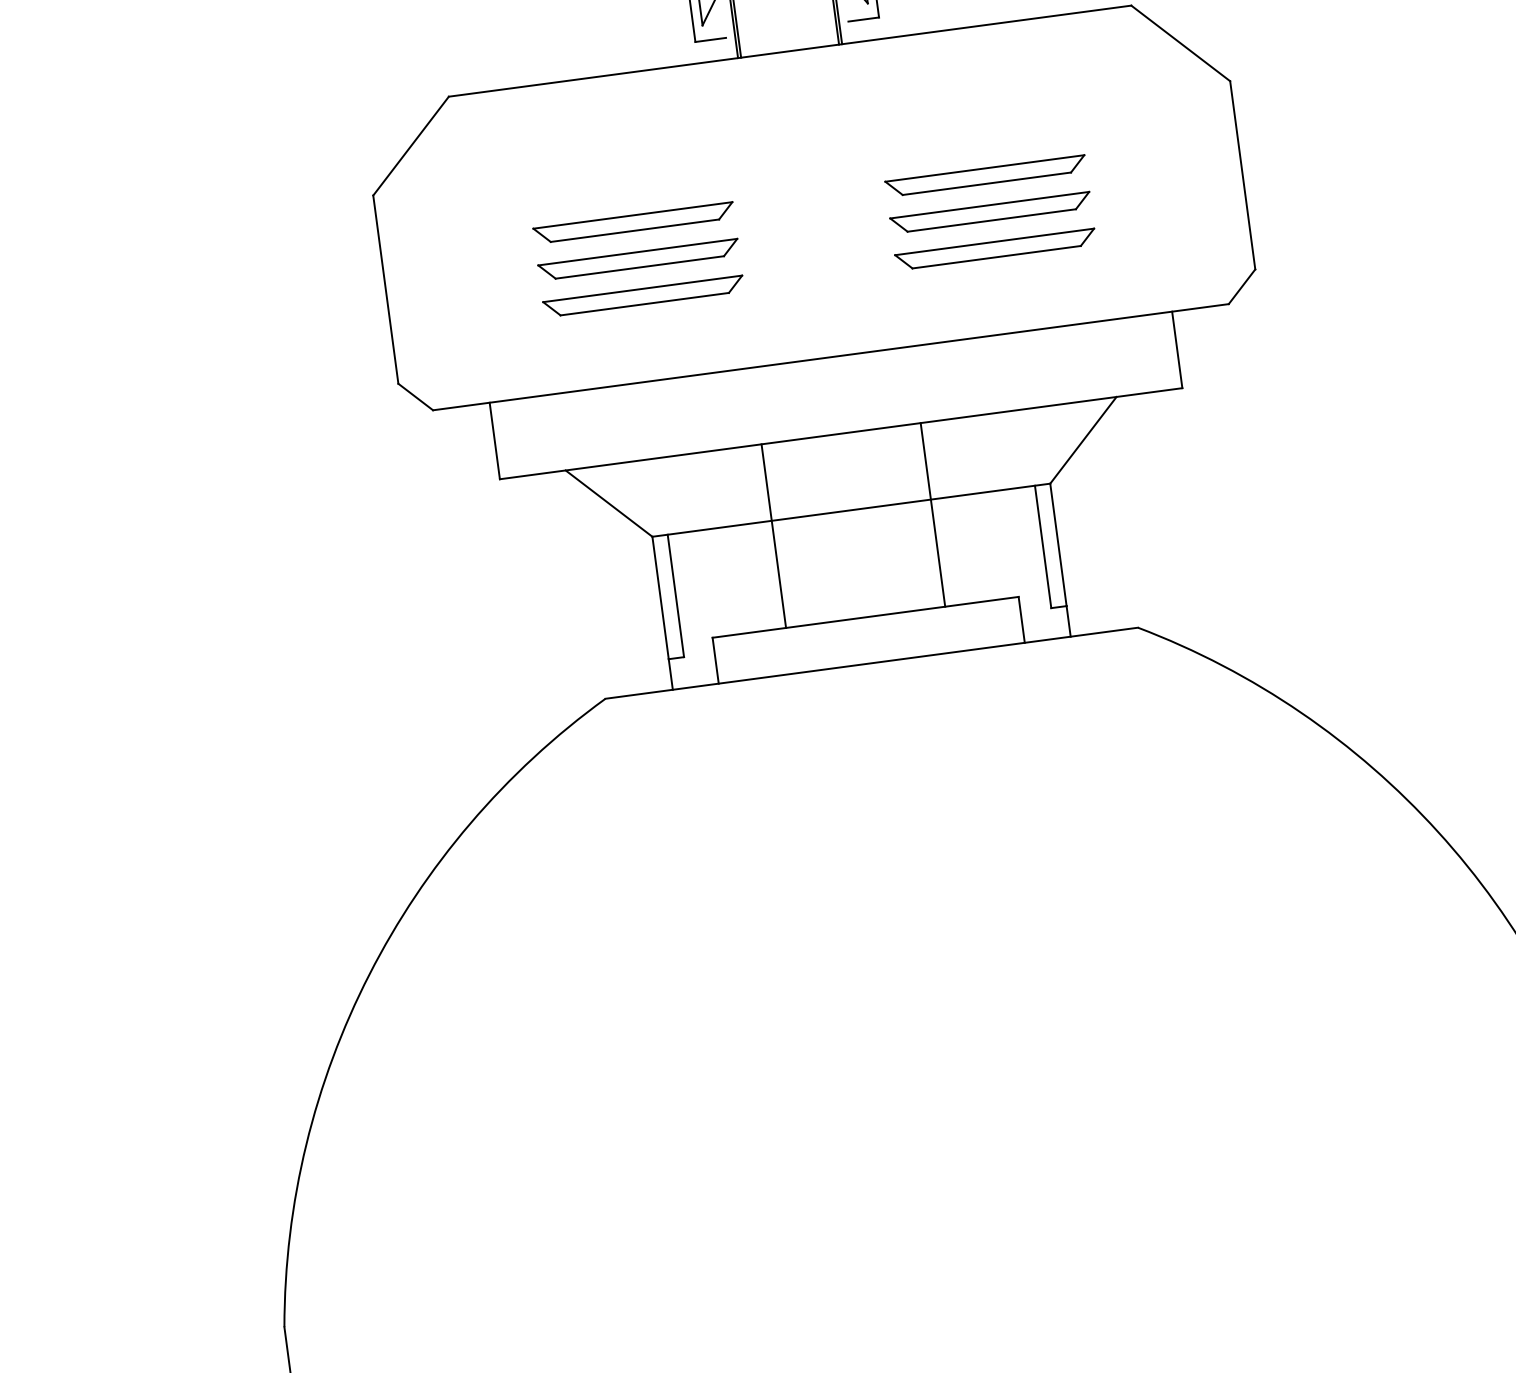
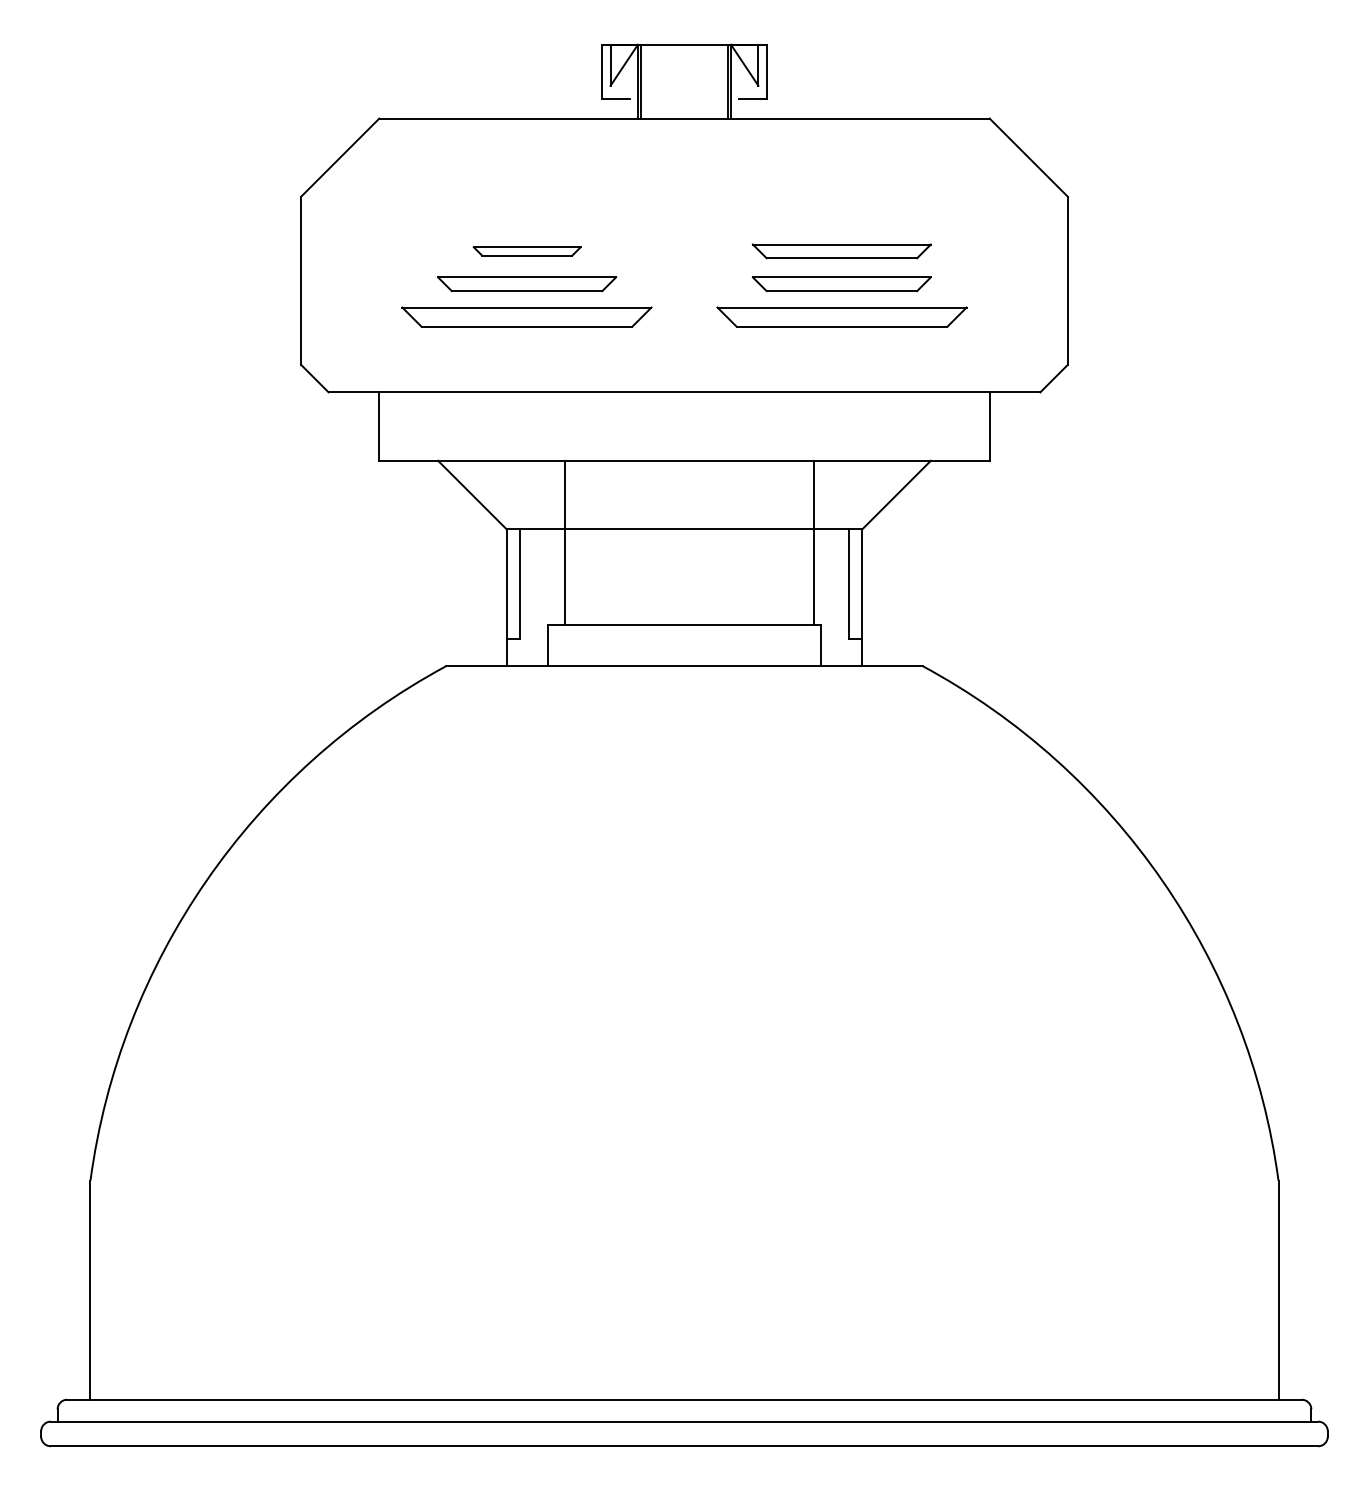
part: (634, 223) -> (527, 251), size x0.6
part: (995, 248) -> (841, 316), size x1.4
part: (644, 295) -> (527, 316), size x1.4
line: (932, 514) -> (813, 542), moved
line: (773, 535) -> (565, 542), moved

